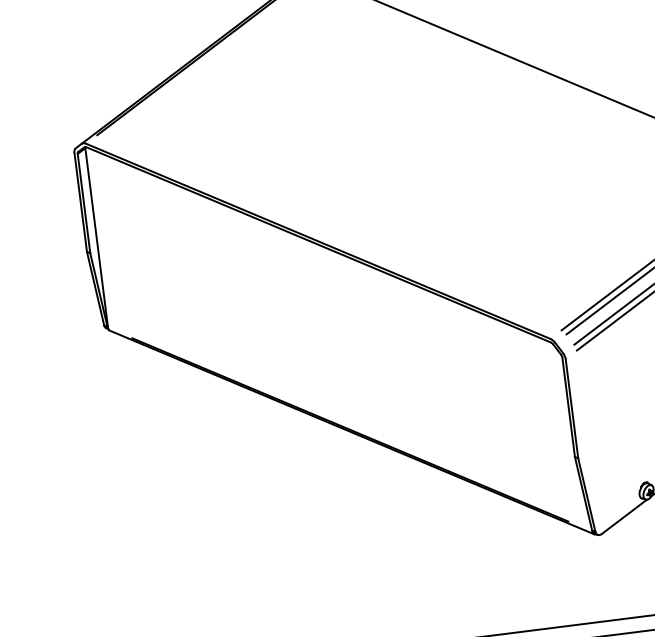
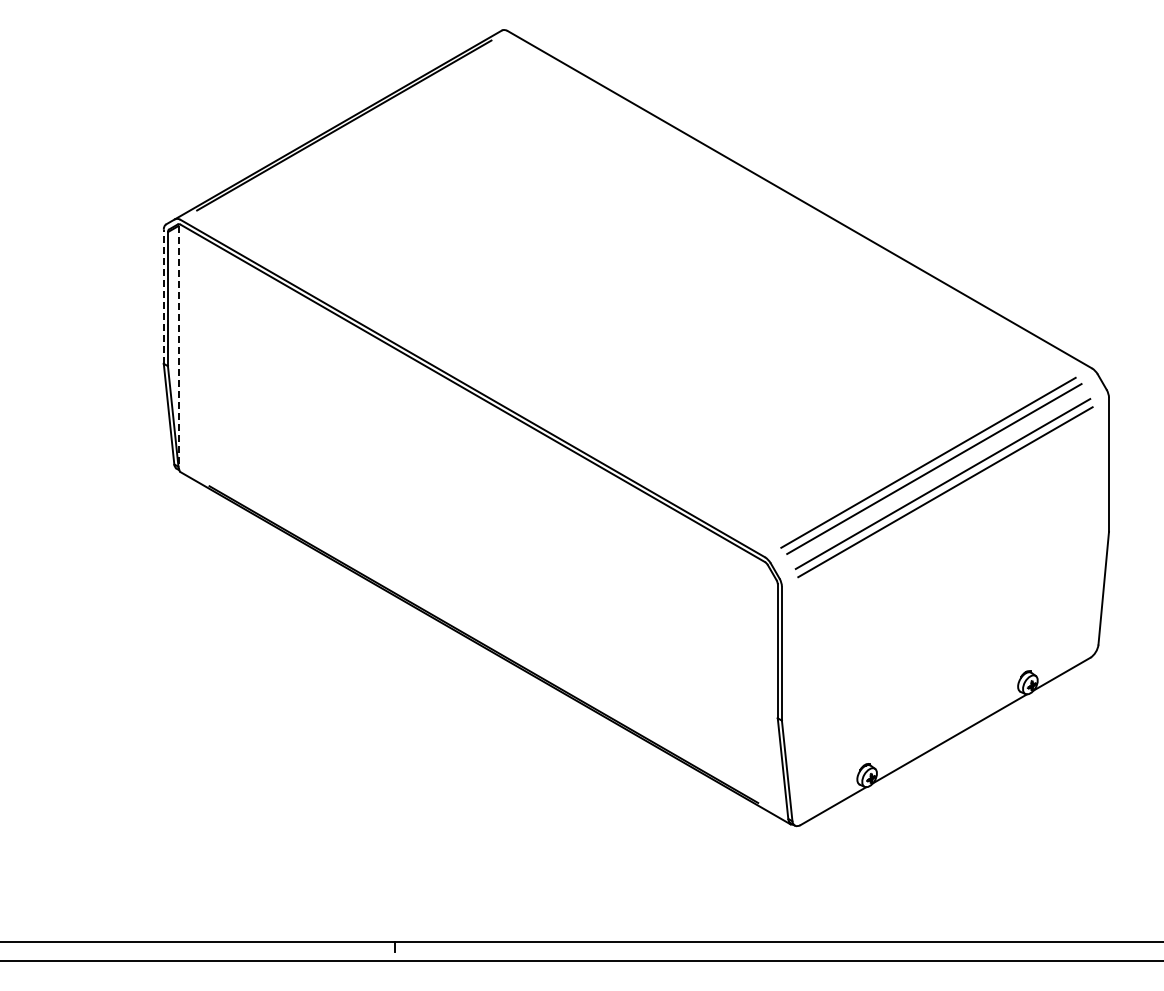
line: (80, 202) -> (163, 296), solid -> dashed
line: (97, 238) -> (179, 347), solid -> dashed

